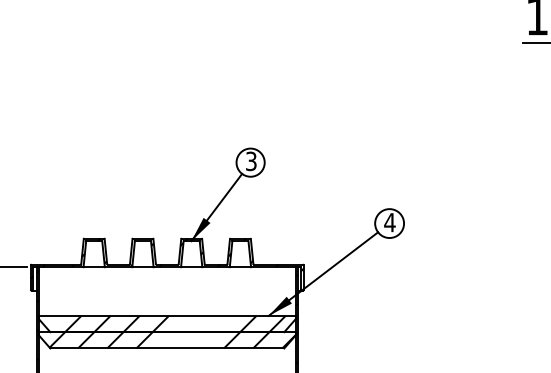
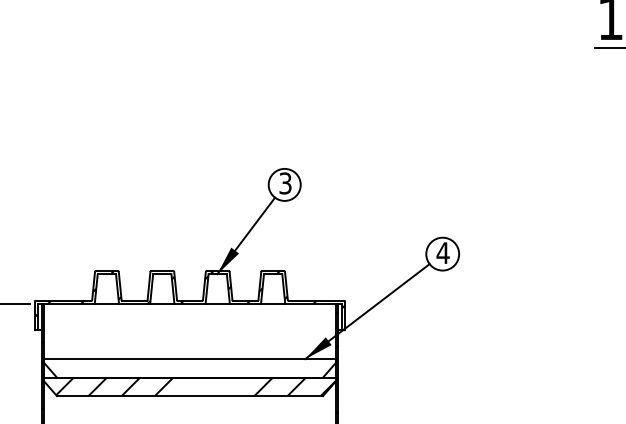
hatch: (175, 323) -> (199, 367), removed

